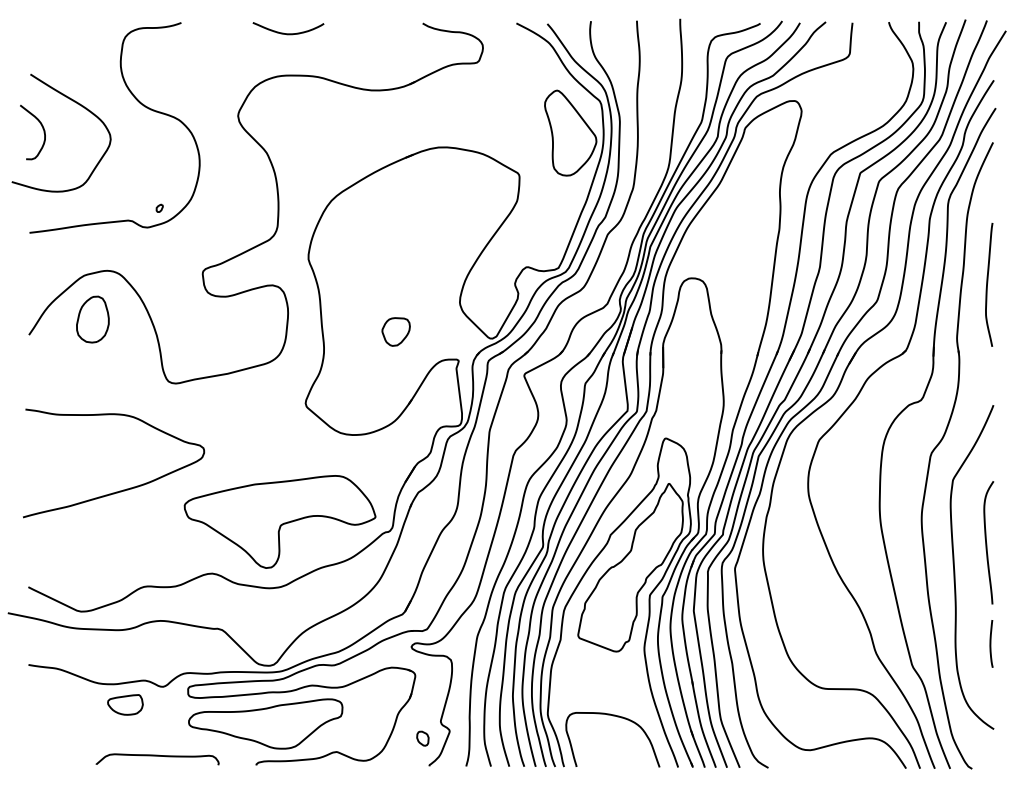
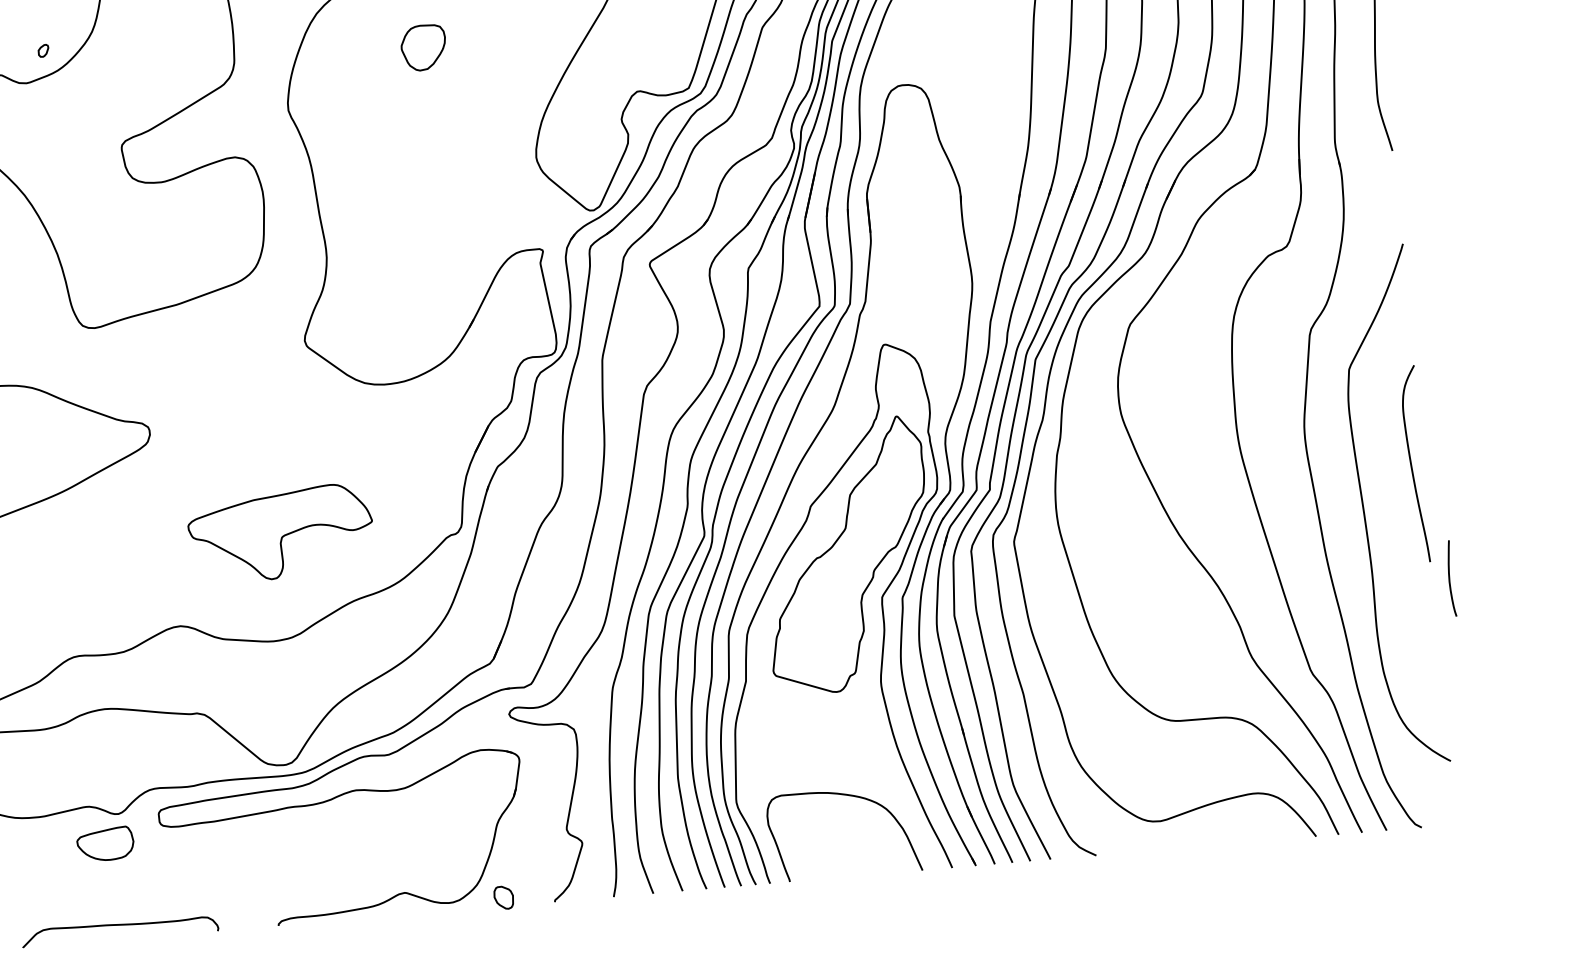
part: (395, 331) -> (422, 47), moved
part: (279, 521) -> (280, 533), size x0.6
curve: (991, 643) -> (1450, 577), moved
part: (125, 704) -> (105, 843), moved
part: (265, 723) -> (287, 857), removed
part: (422, 738) -> (503, 897), moved

